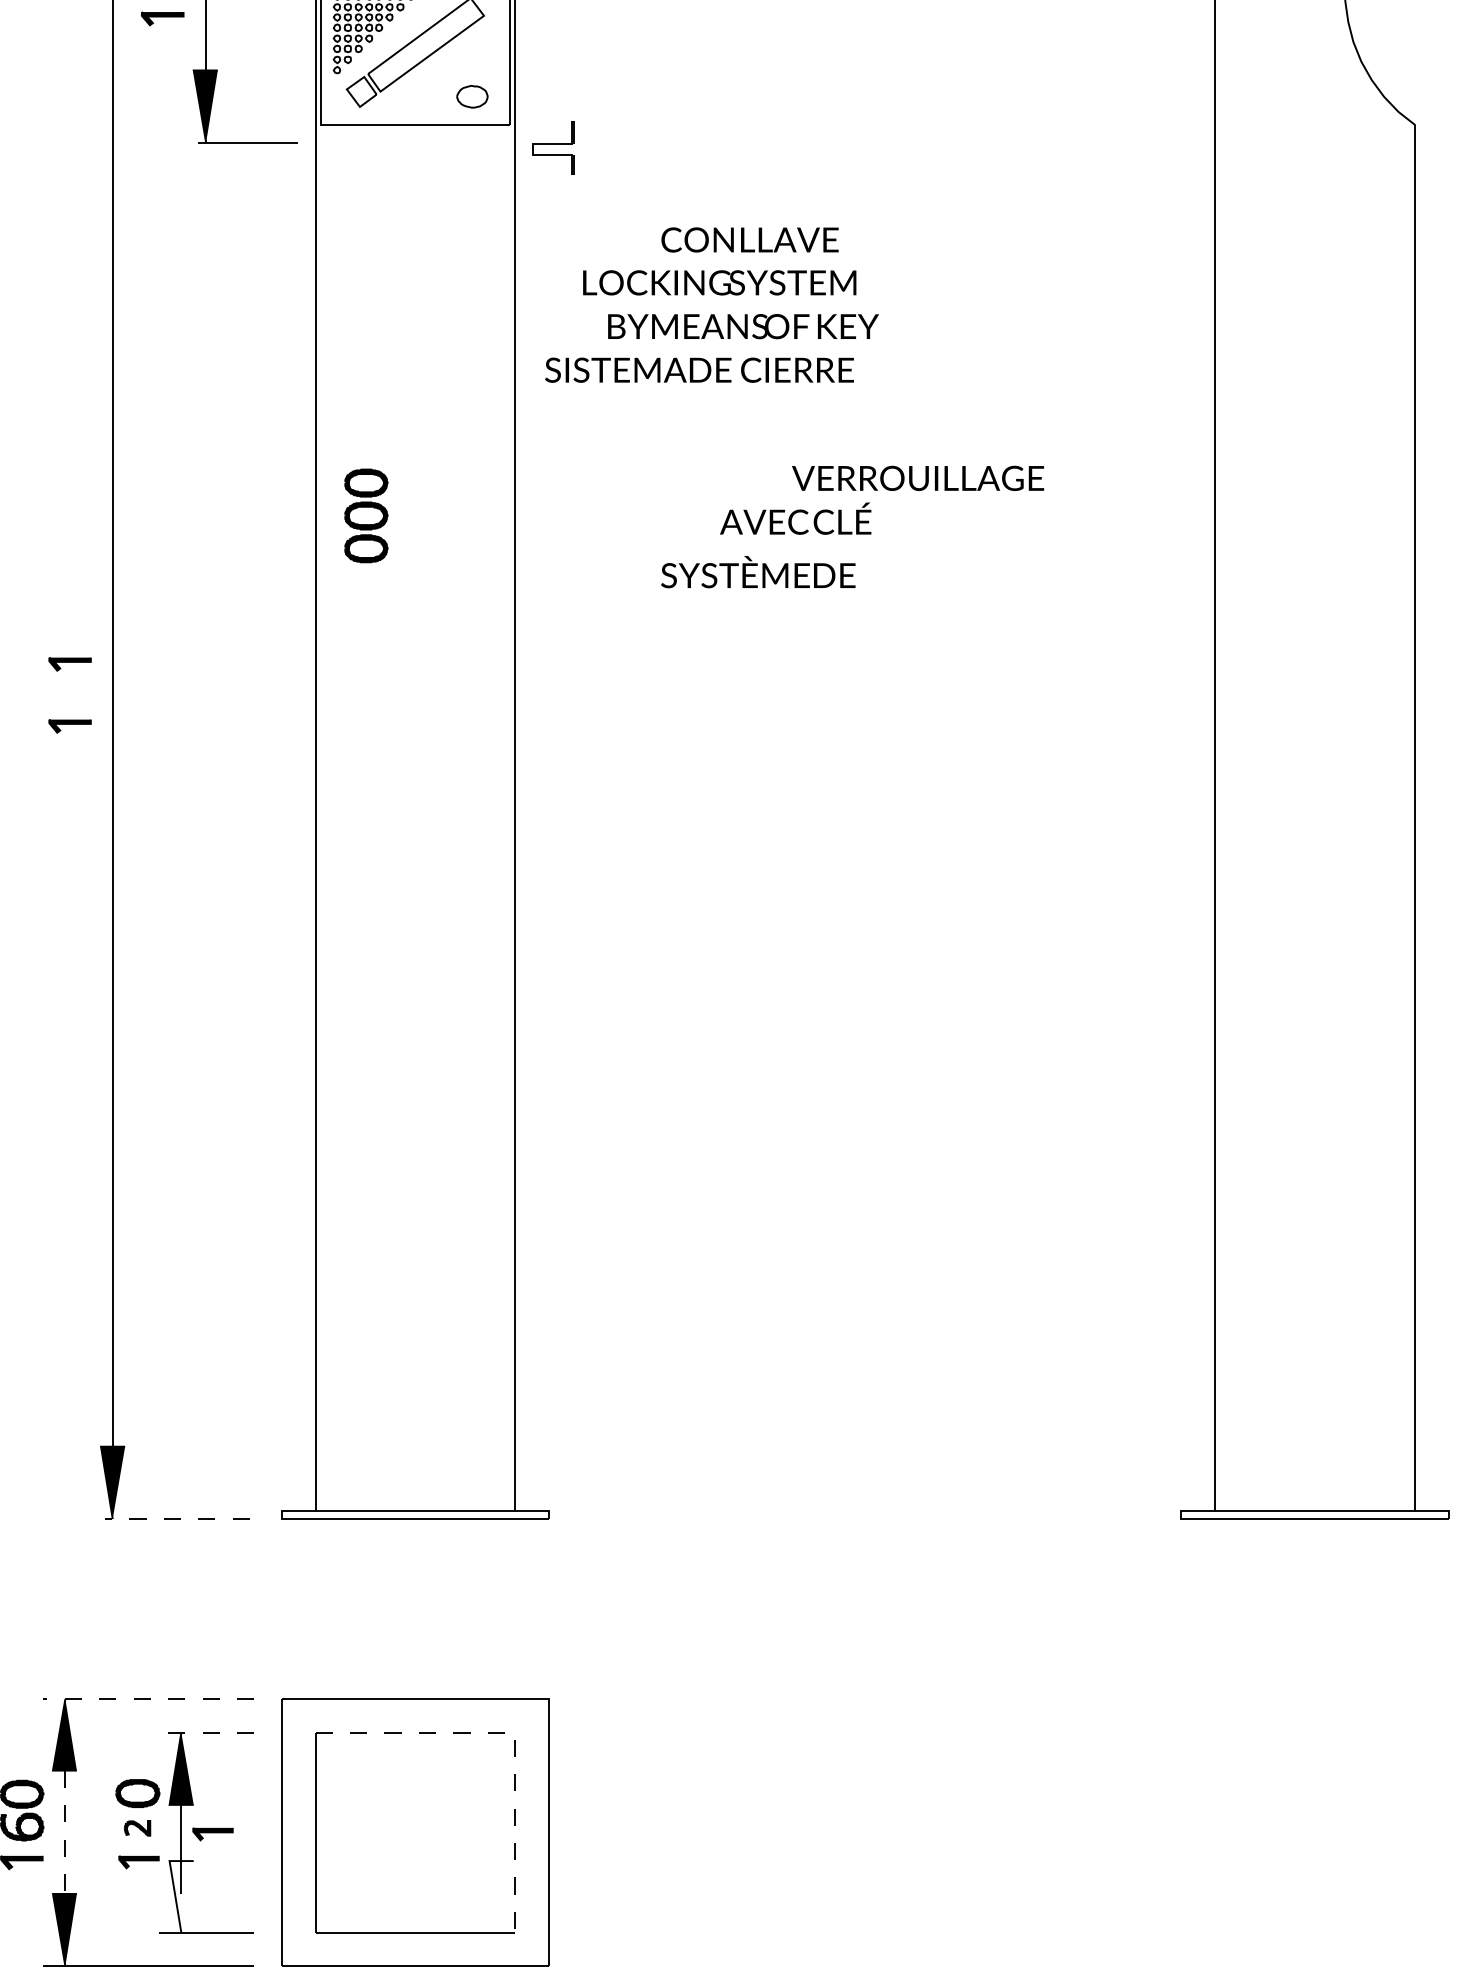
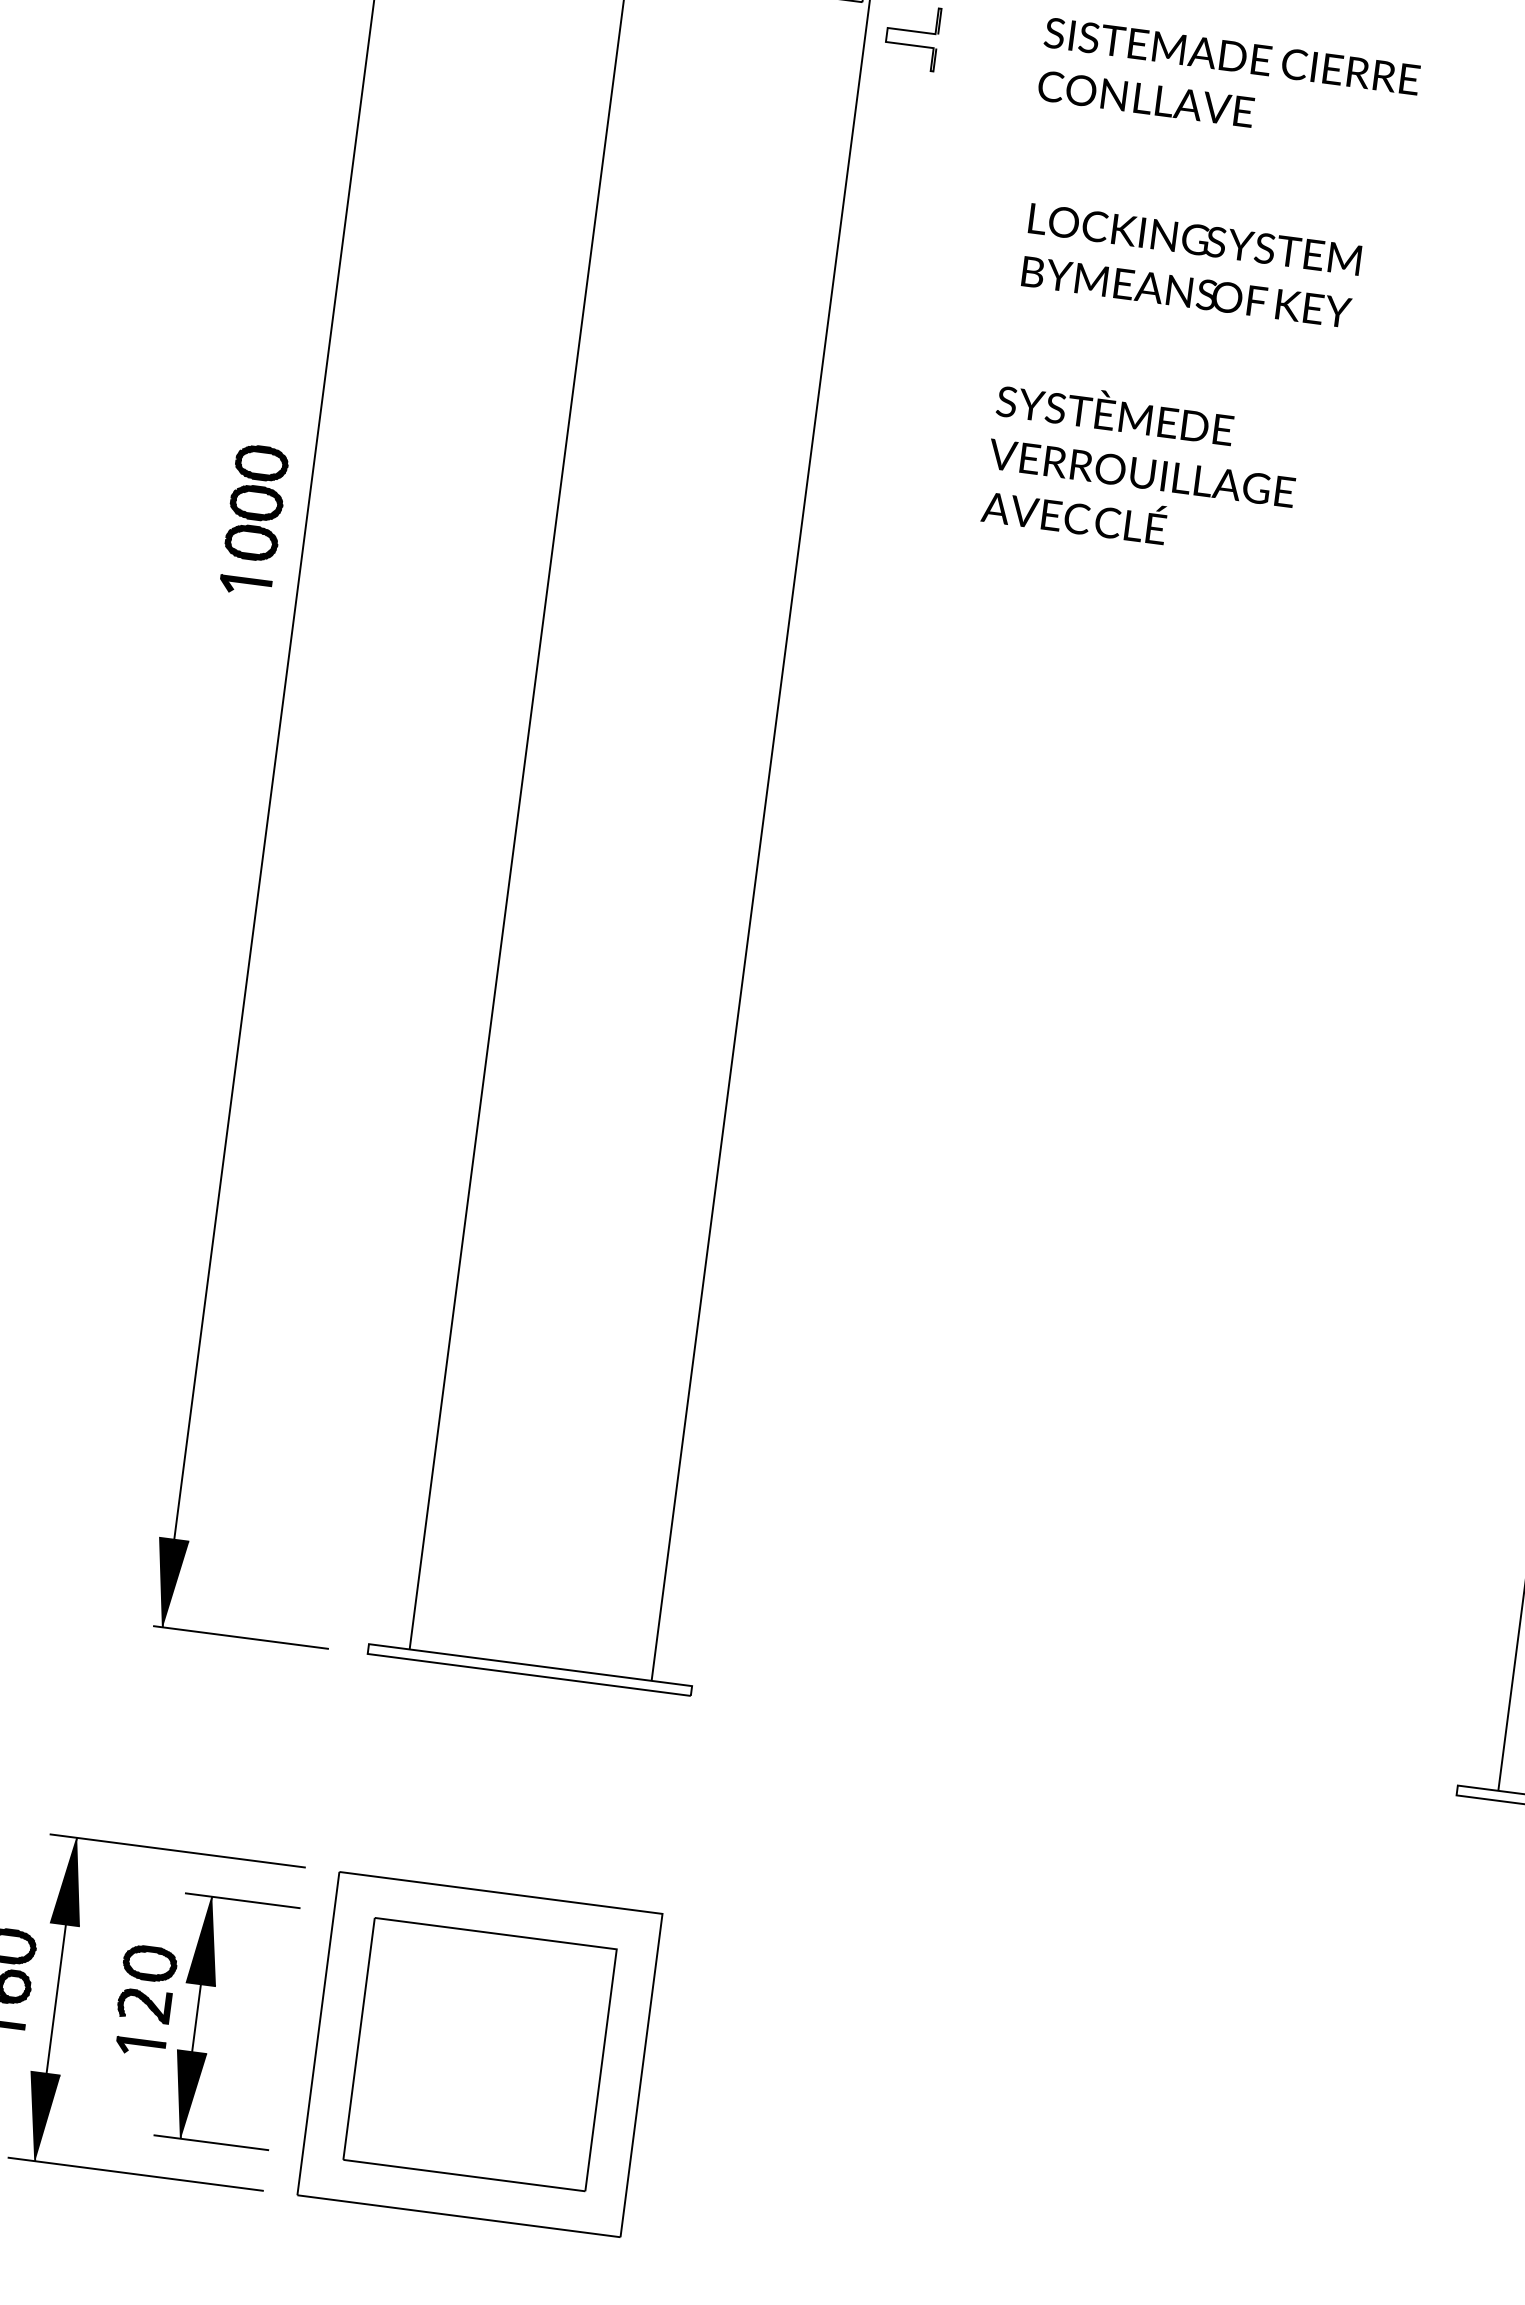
text: (749, 239) -> (1145, 98), moved
text: (719, 282) -> (1194, 238), moved
text: (743, 326) -> (1186, 292), moved
text: (699, 369) -> (1232, 55), moved
text: (917, 477) -> (1141, 472), moved
part: (366, 515) -> (256, 502), moved
text: (795, 518) -> (1074, 513), moved
text: (758, 572) -> (1115, 412), moved
part: (69, 726) -> (235, 660), removed
line: (177, 1519) -> (241, 1638), dashed -> solid
line: (148, 1699) -> (177, 1851), dashed -> solid
line: (206, 1732) -> (242, 1900), dashed -> solid
line: (515, 1732) -> (616, 1949), dashed -> solid
part: (137, 1828) -> (144, 2005), size x1.67
line: (65, 1832) -> (56, 1999), dashed -> solid
part: (212, 1834) -> (234, 2024), removed
fill: (181, 1896) -> (186, 2095), added

